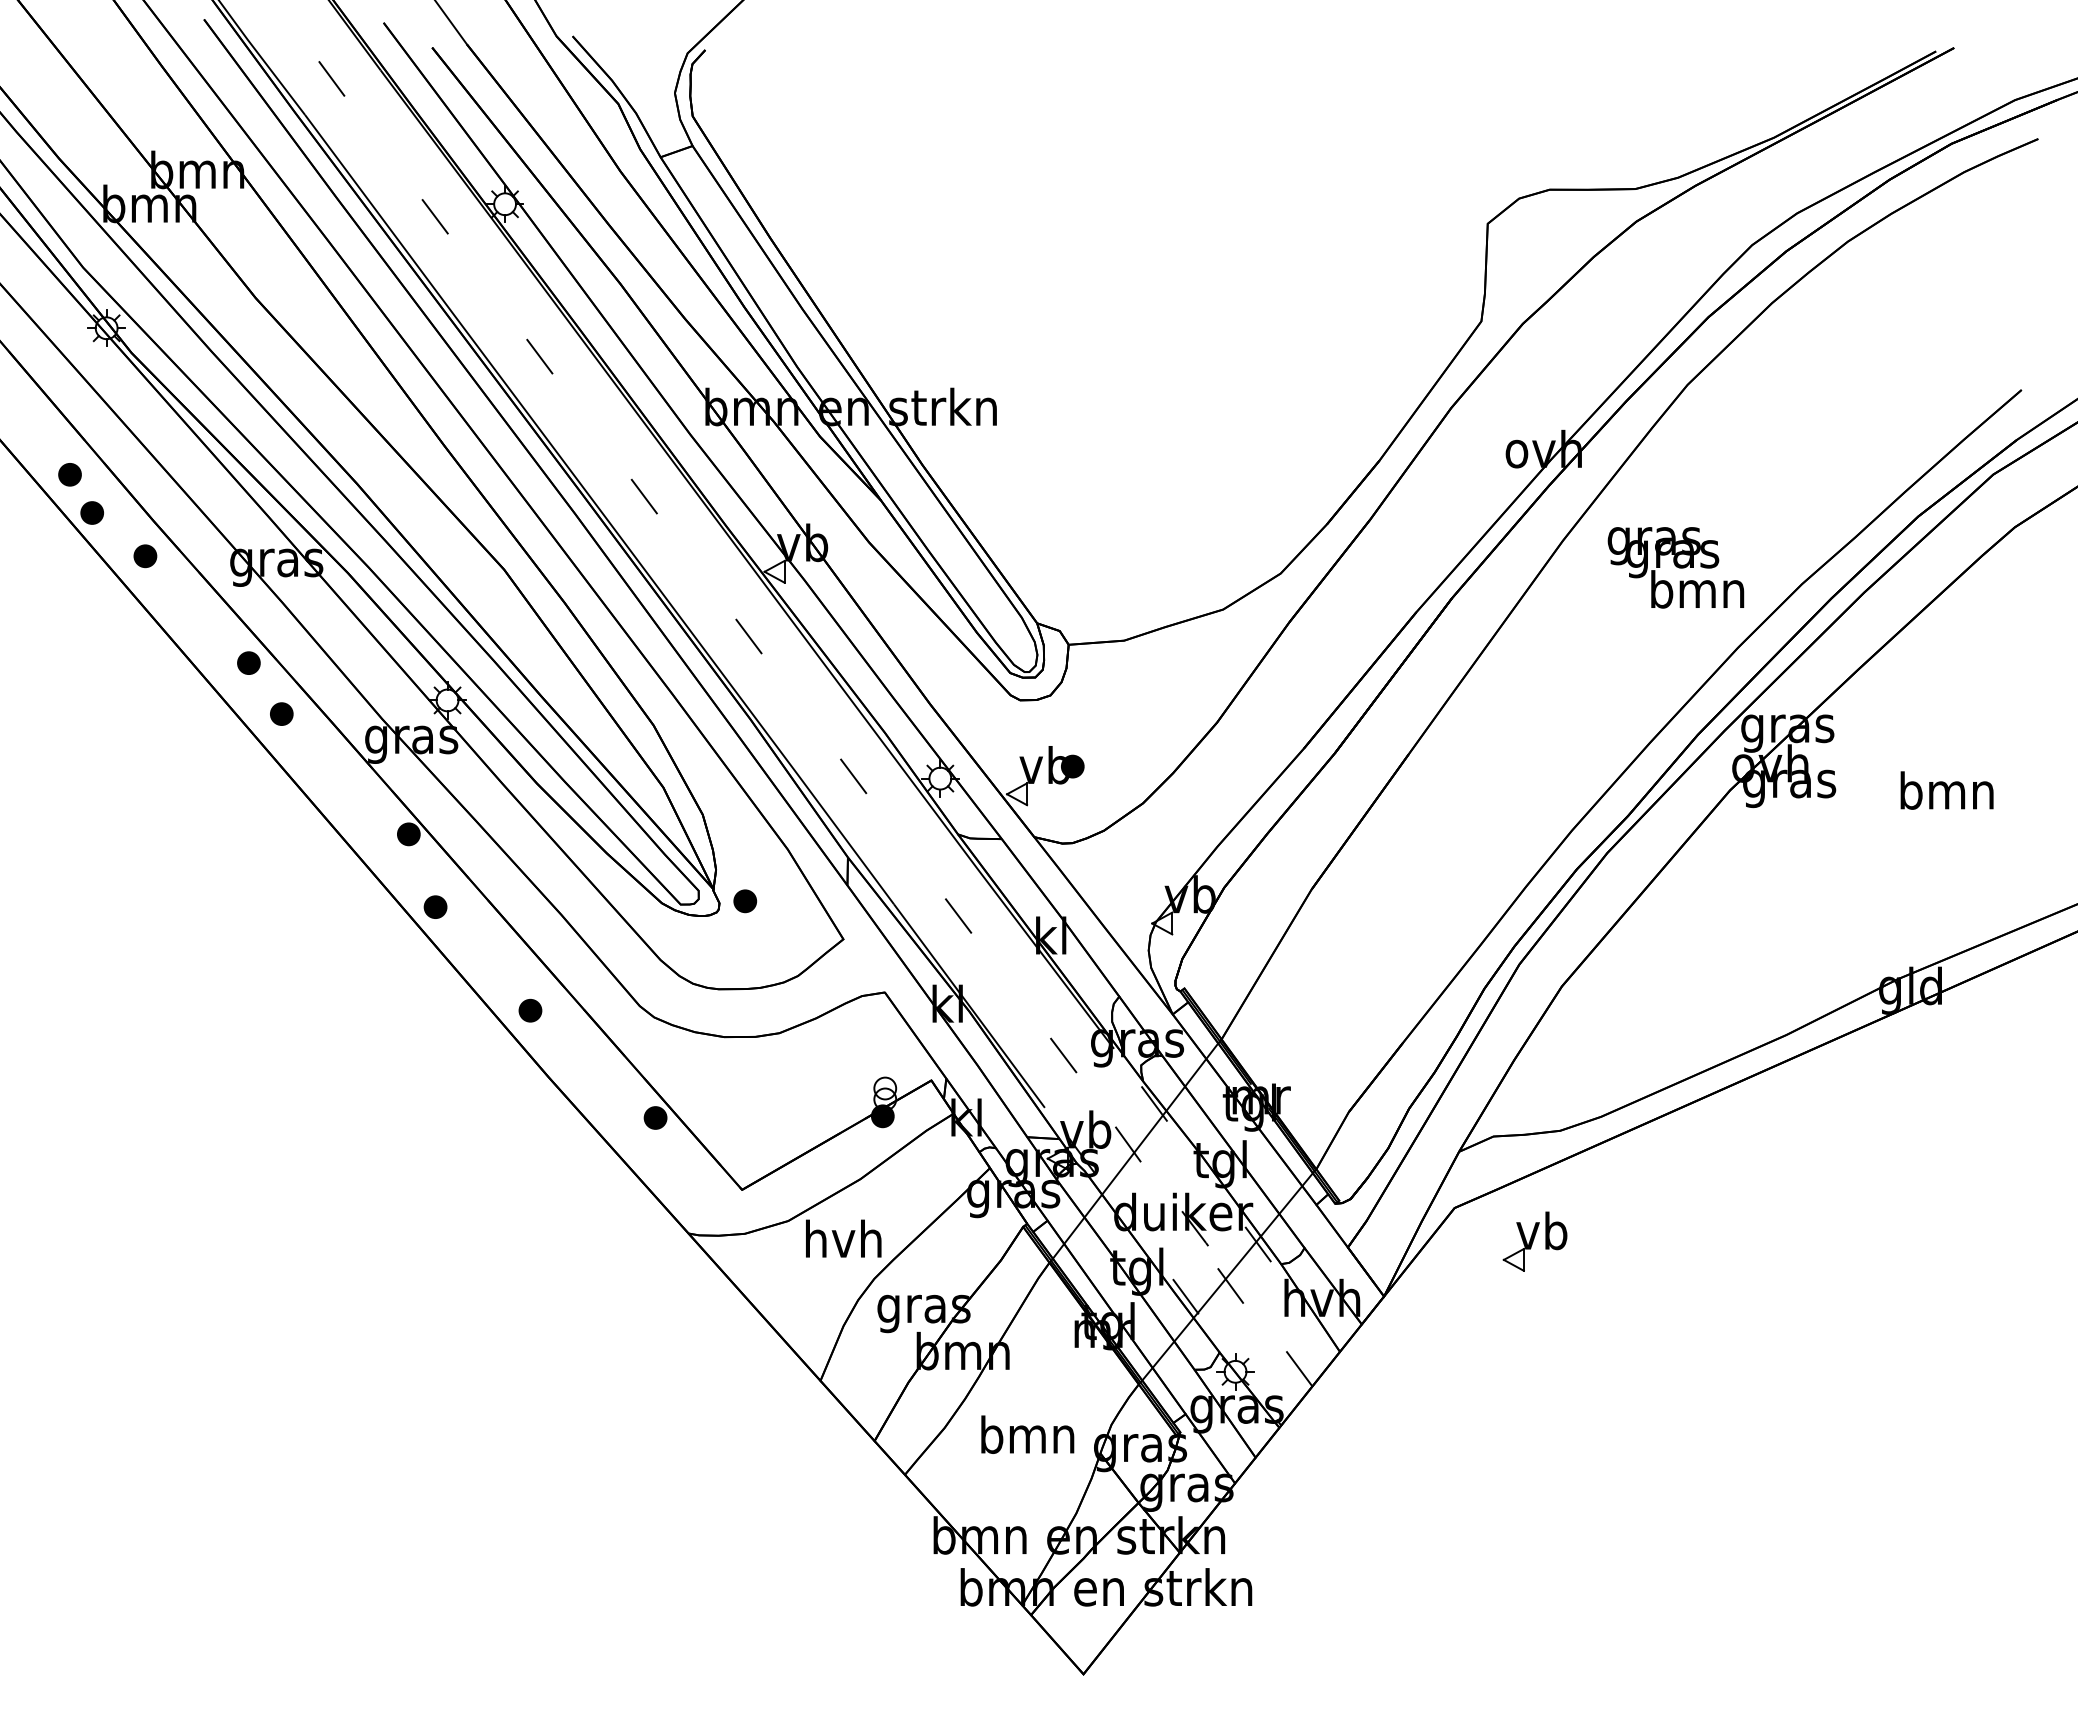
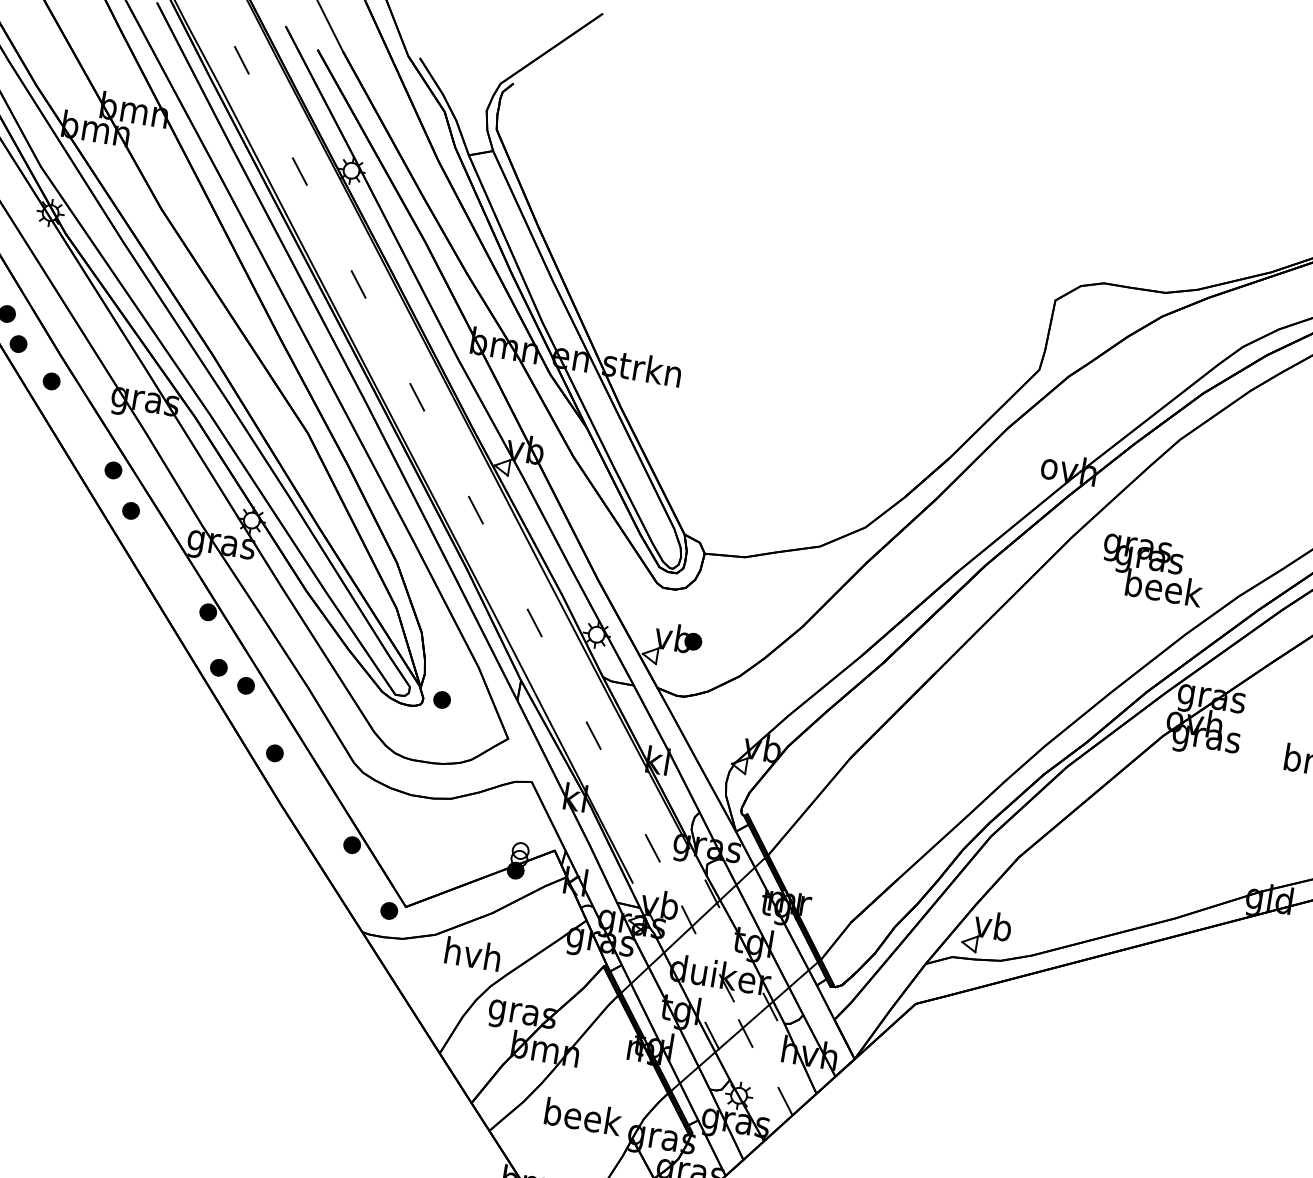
text: (1698, 589) -> (1163, 588), bmn -> beek
part: (476, 925) -> (246, 685), added
part: (720, 1198) -> (389, 910), added
part: (1534, 1241) -> (986, 932), moved
text: (1029, 1434) -> (583, 1116), bmn -> beek

